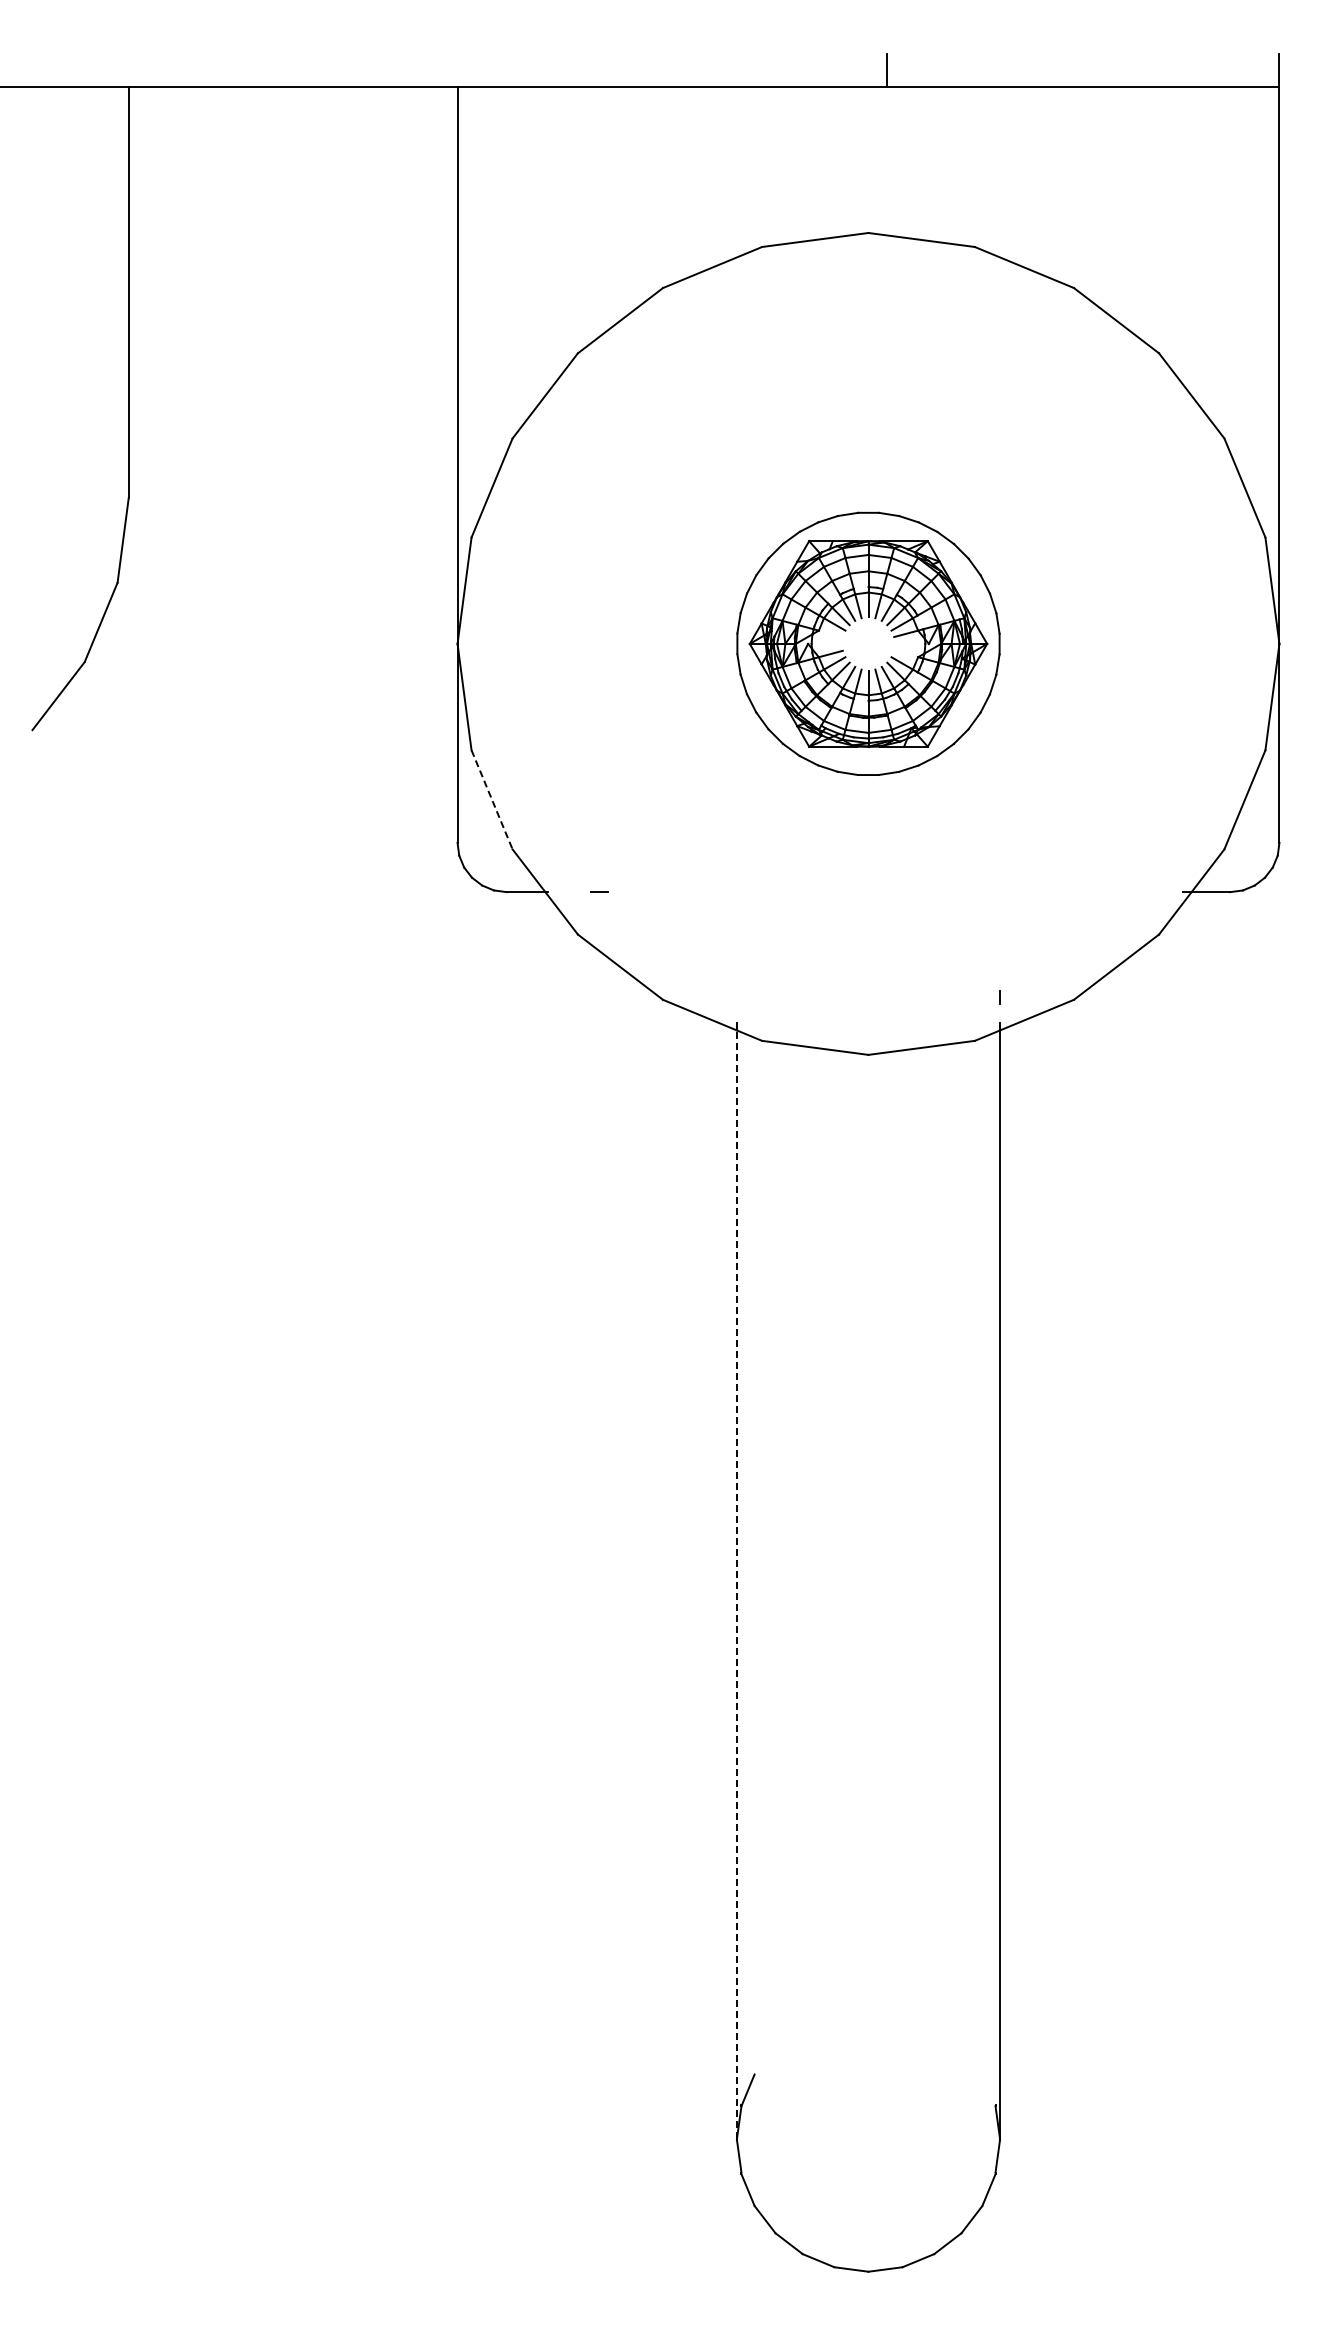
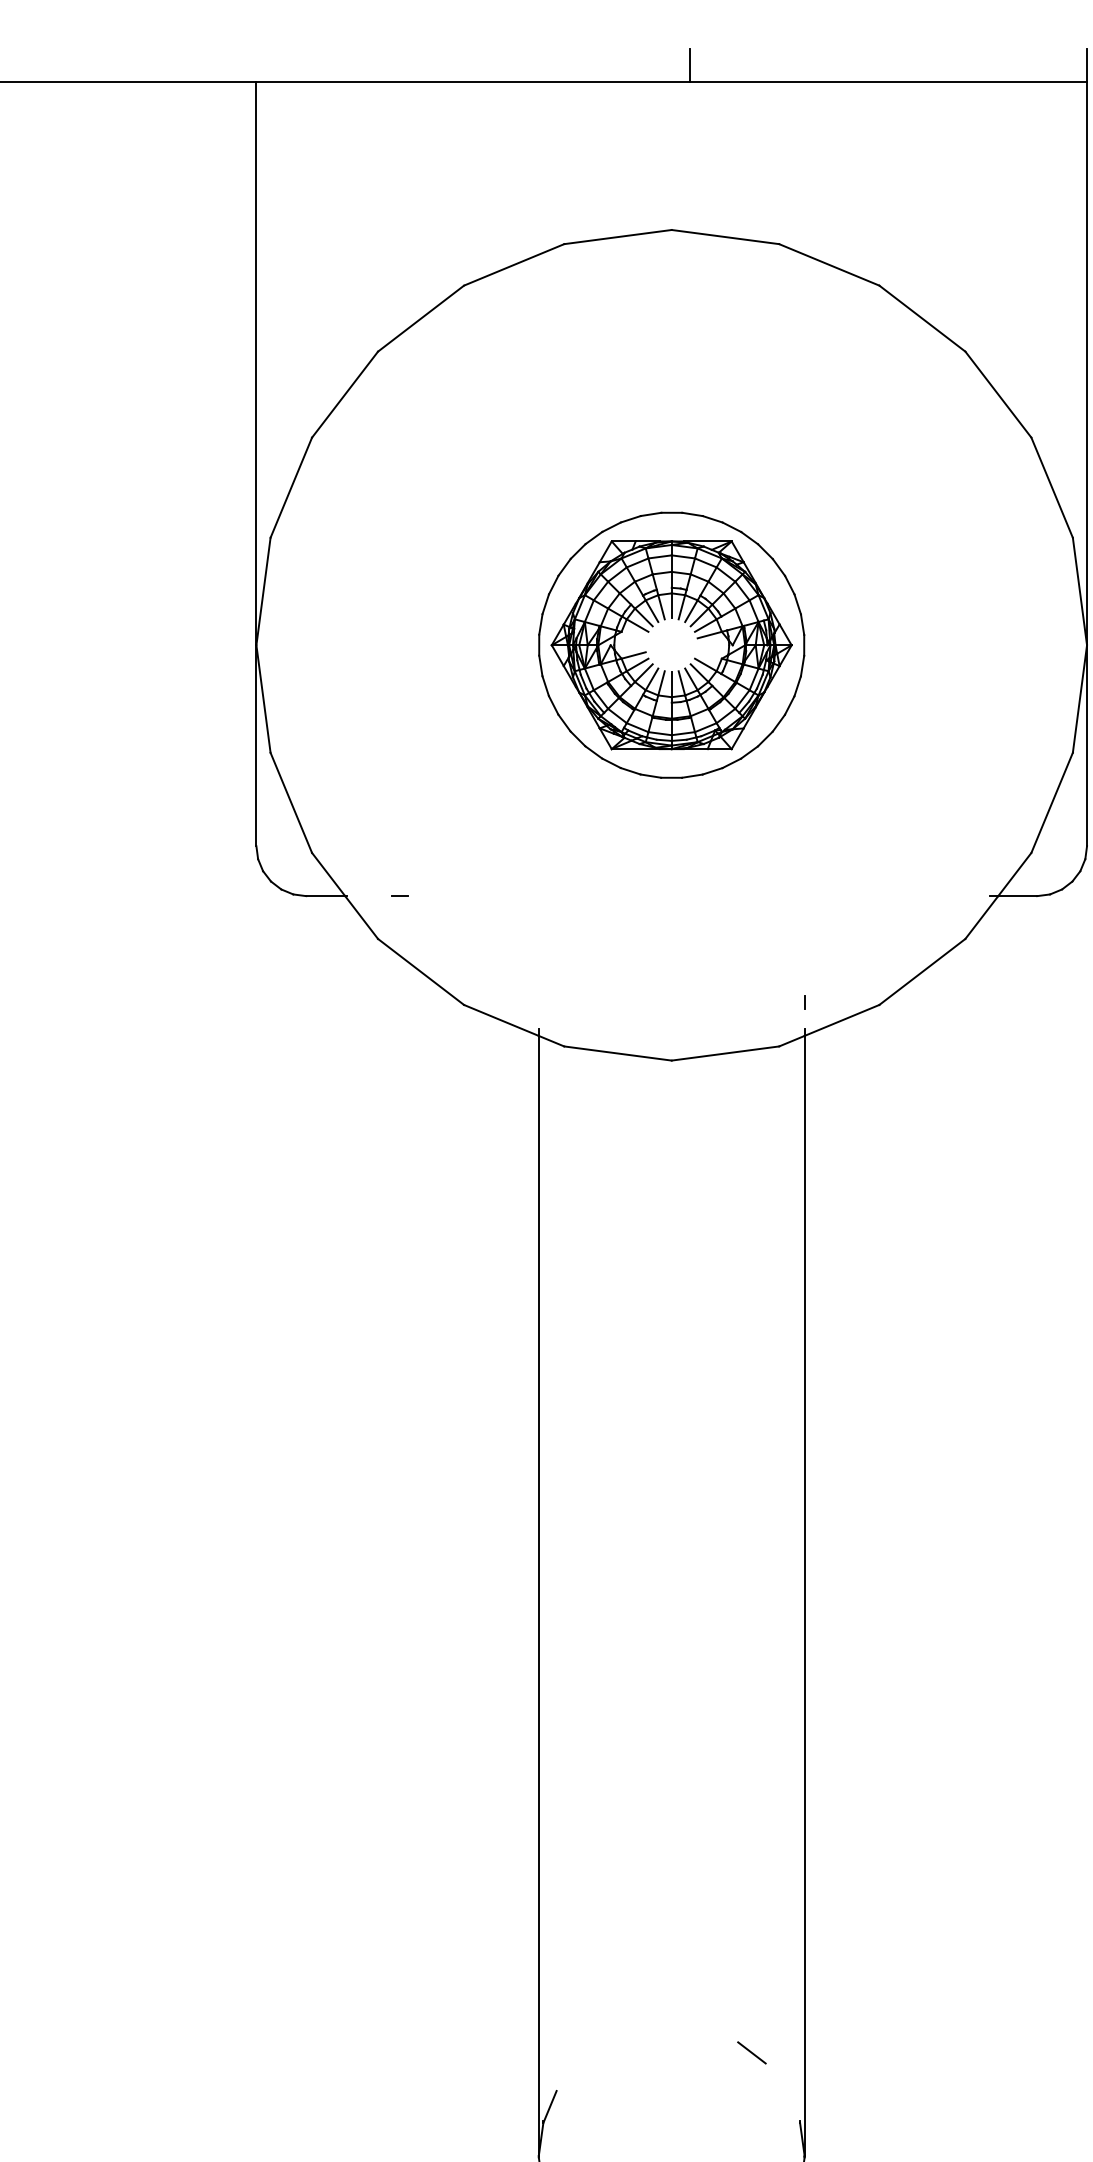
line: (492, 799) -> (291, 802), dashed -> solid
line: (736, 1584) -> (538, 1595), dashed -> solid
line: (947, 2036) -> (751, 2052), added

